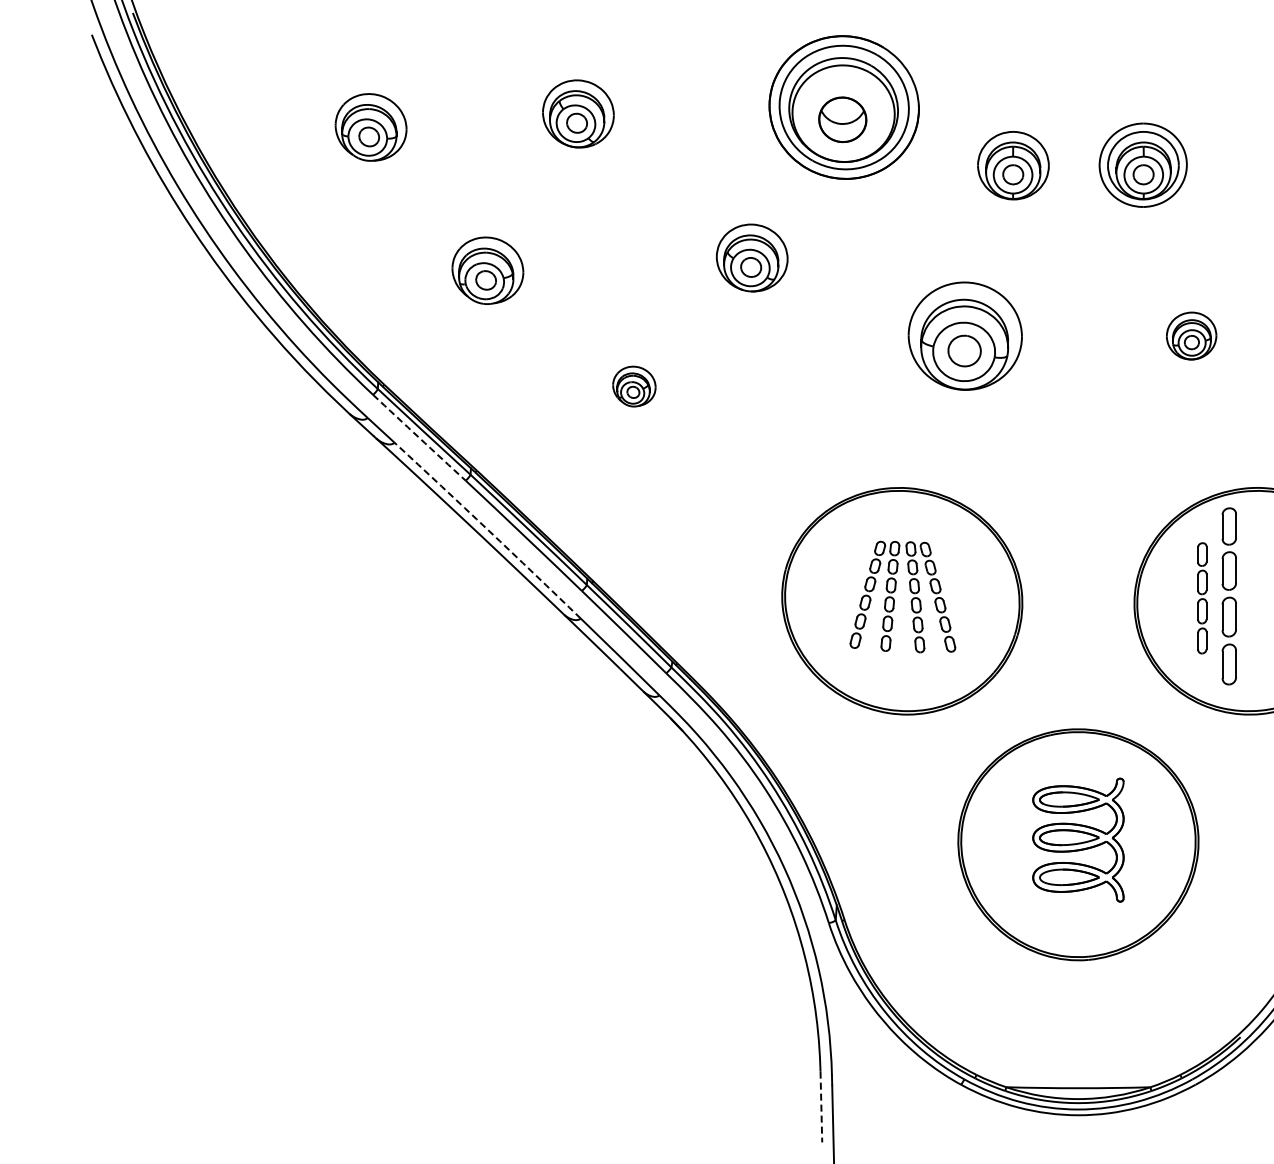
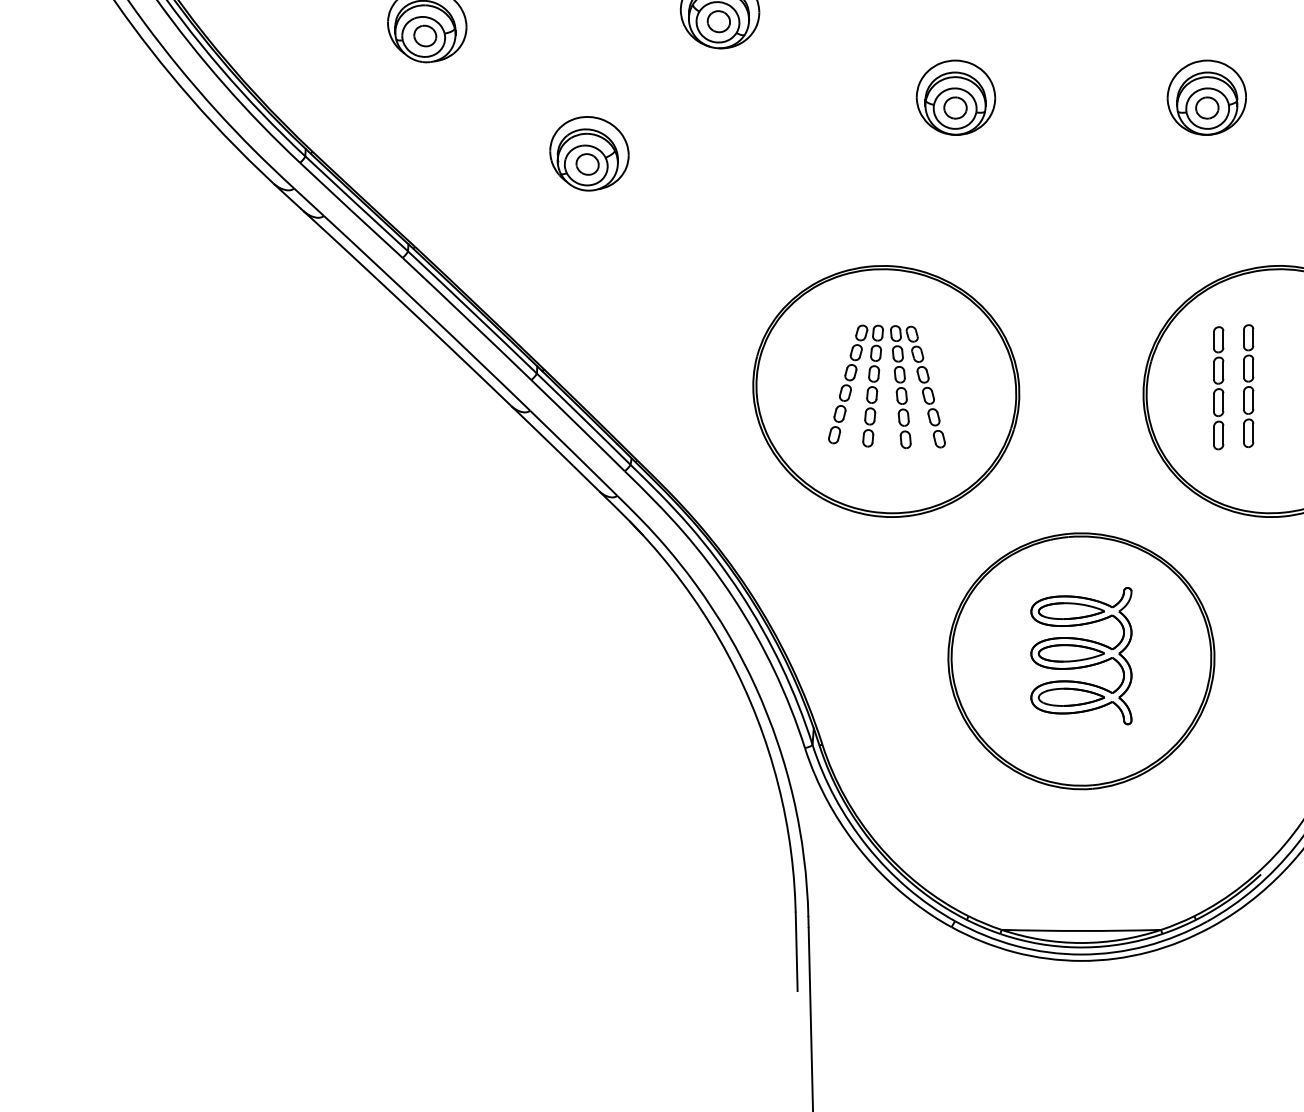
part: (964, 335) -> (955, 97), size x0.62
part: (1191, 335) -> (1206, 97), size x1.43
part: (634, 386) -> (589, 153), size x1.67
arc: (419, 437) -> (351, 210), dashed -> solid
arc: (488, 530) -> (427, 313), dashed -> solid
part: (1229, 596) -> (1248, 386), size x0.62
line: (821, 1107) -> (796, 952), dashed -> solid

